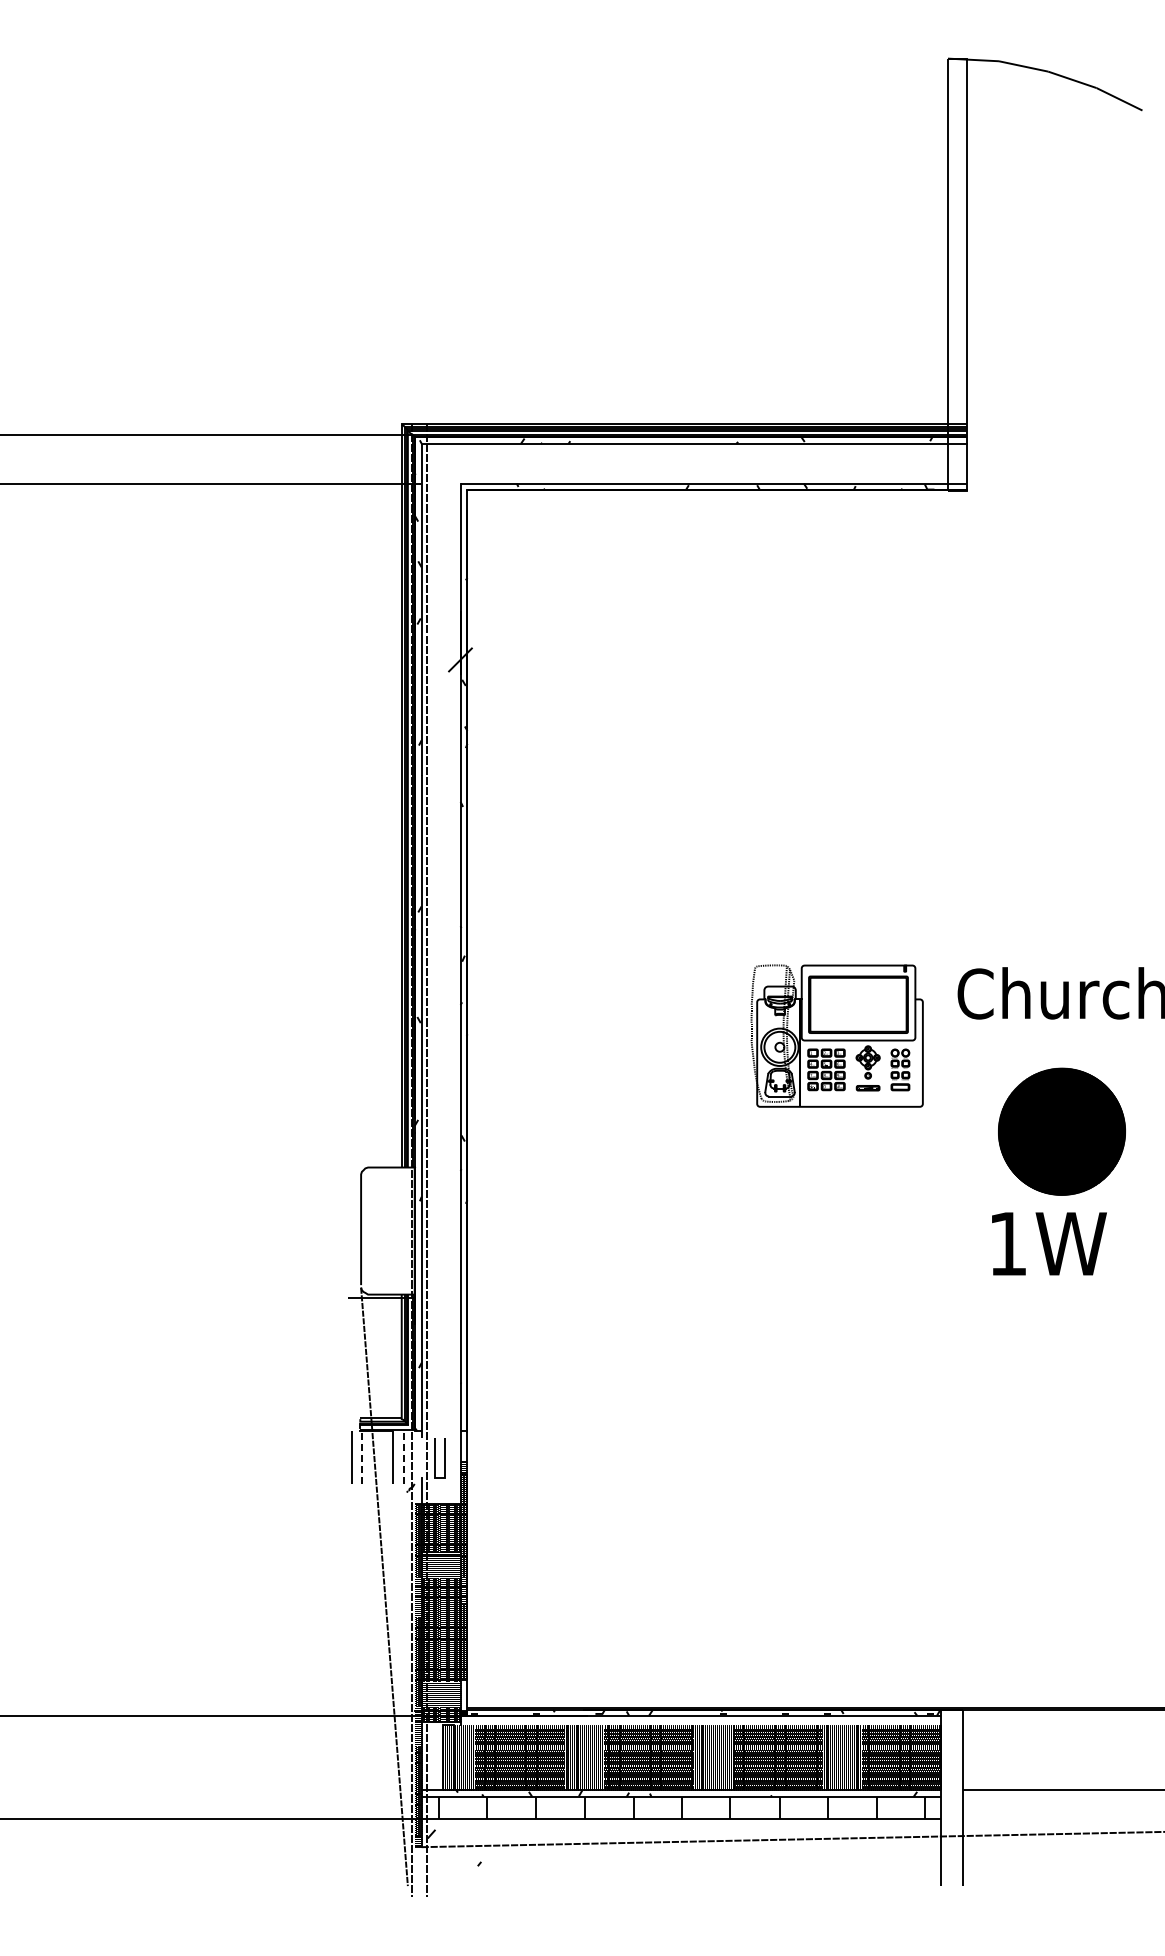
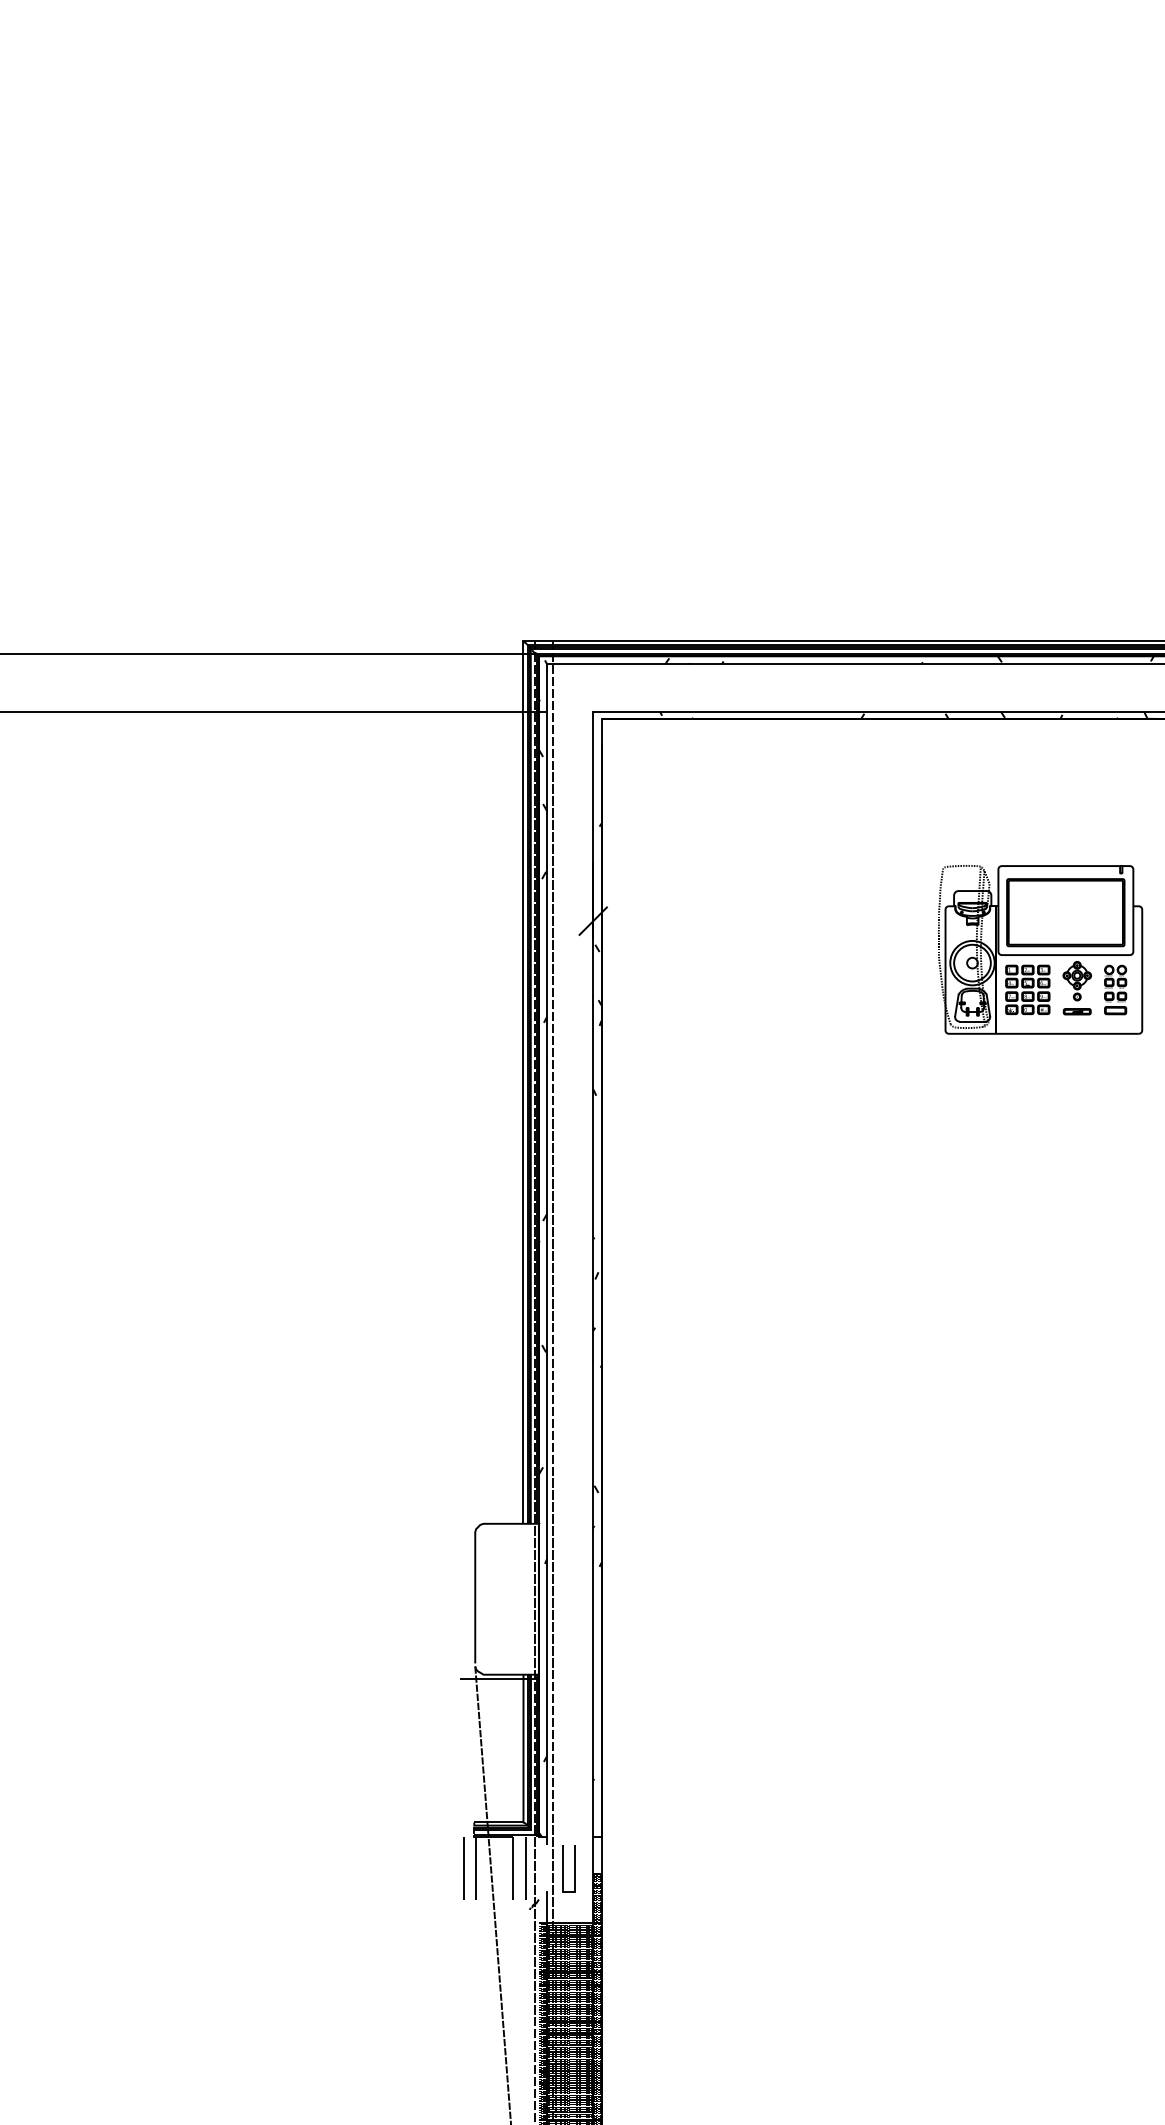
part: (836, 1035) -> (1039, 949), moved
line: (361, 1457) -> (475, 1868), dashed -> solid
line: (403, 1457) -> (525, 1868), dashed -> solid

